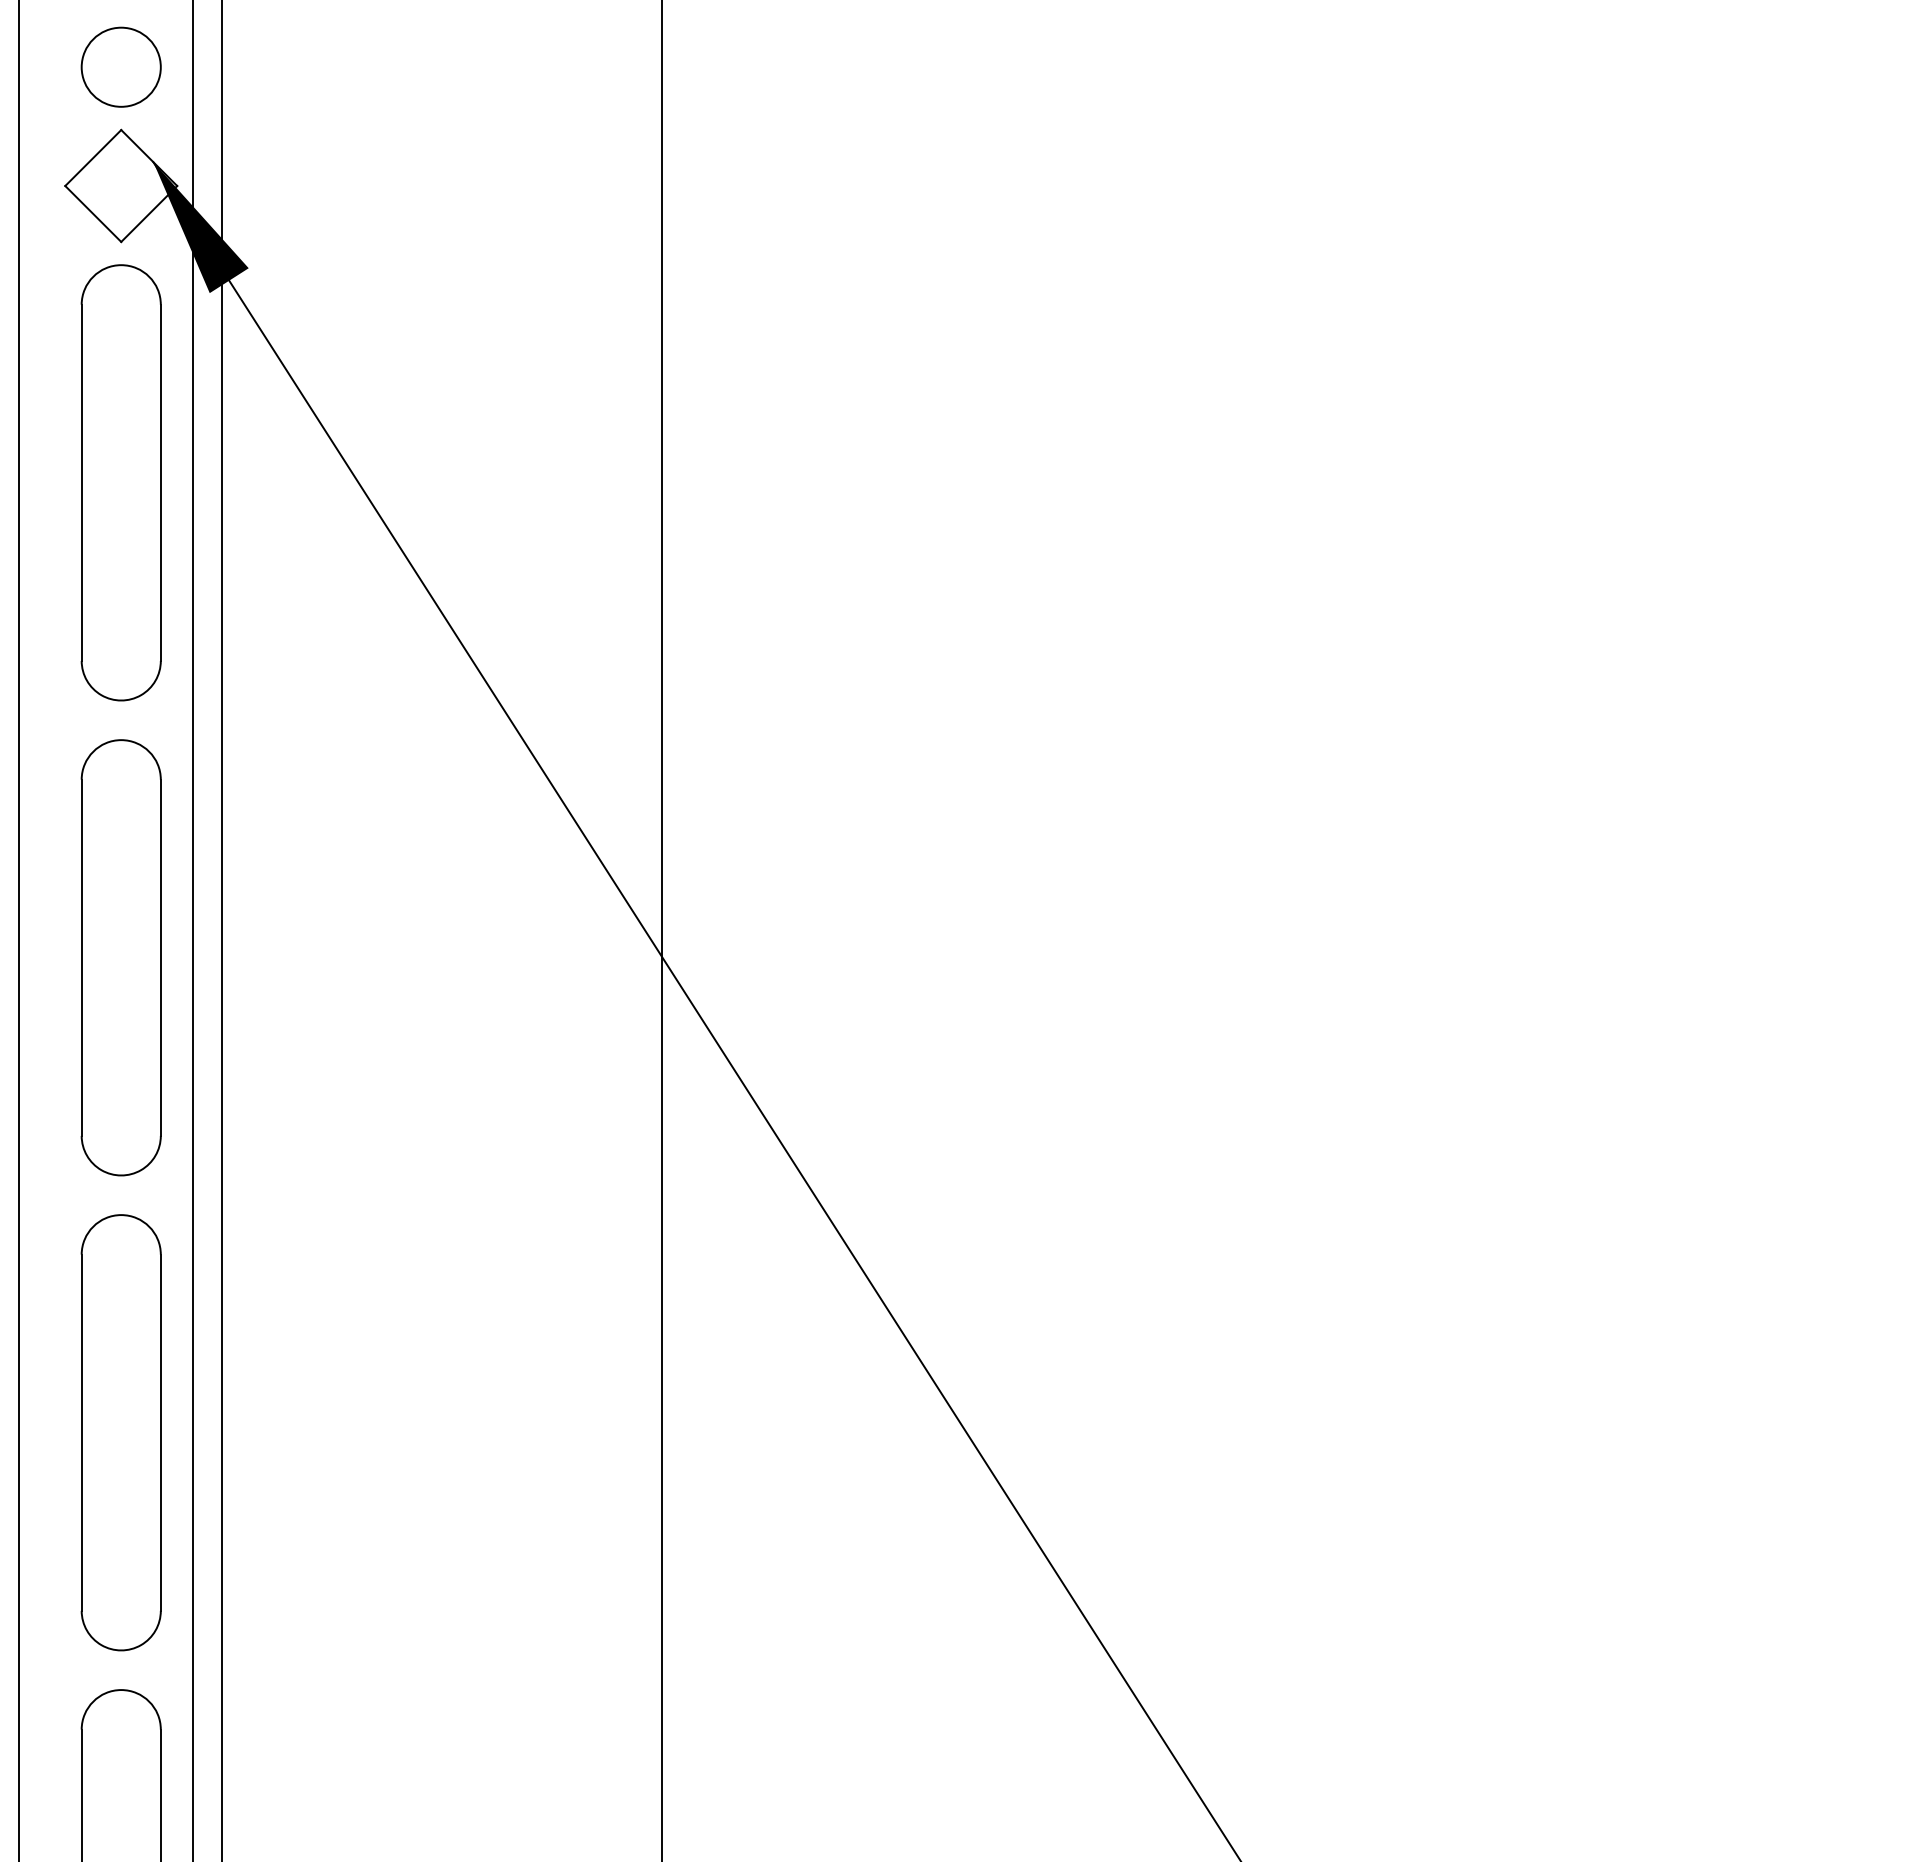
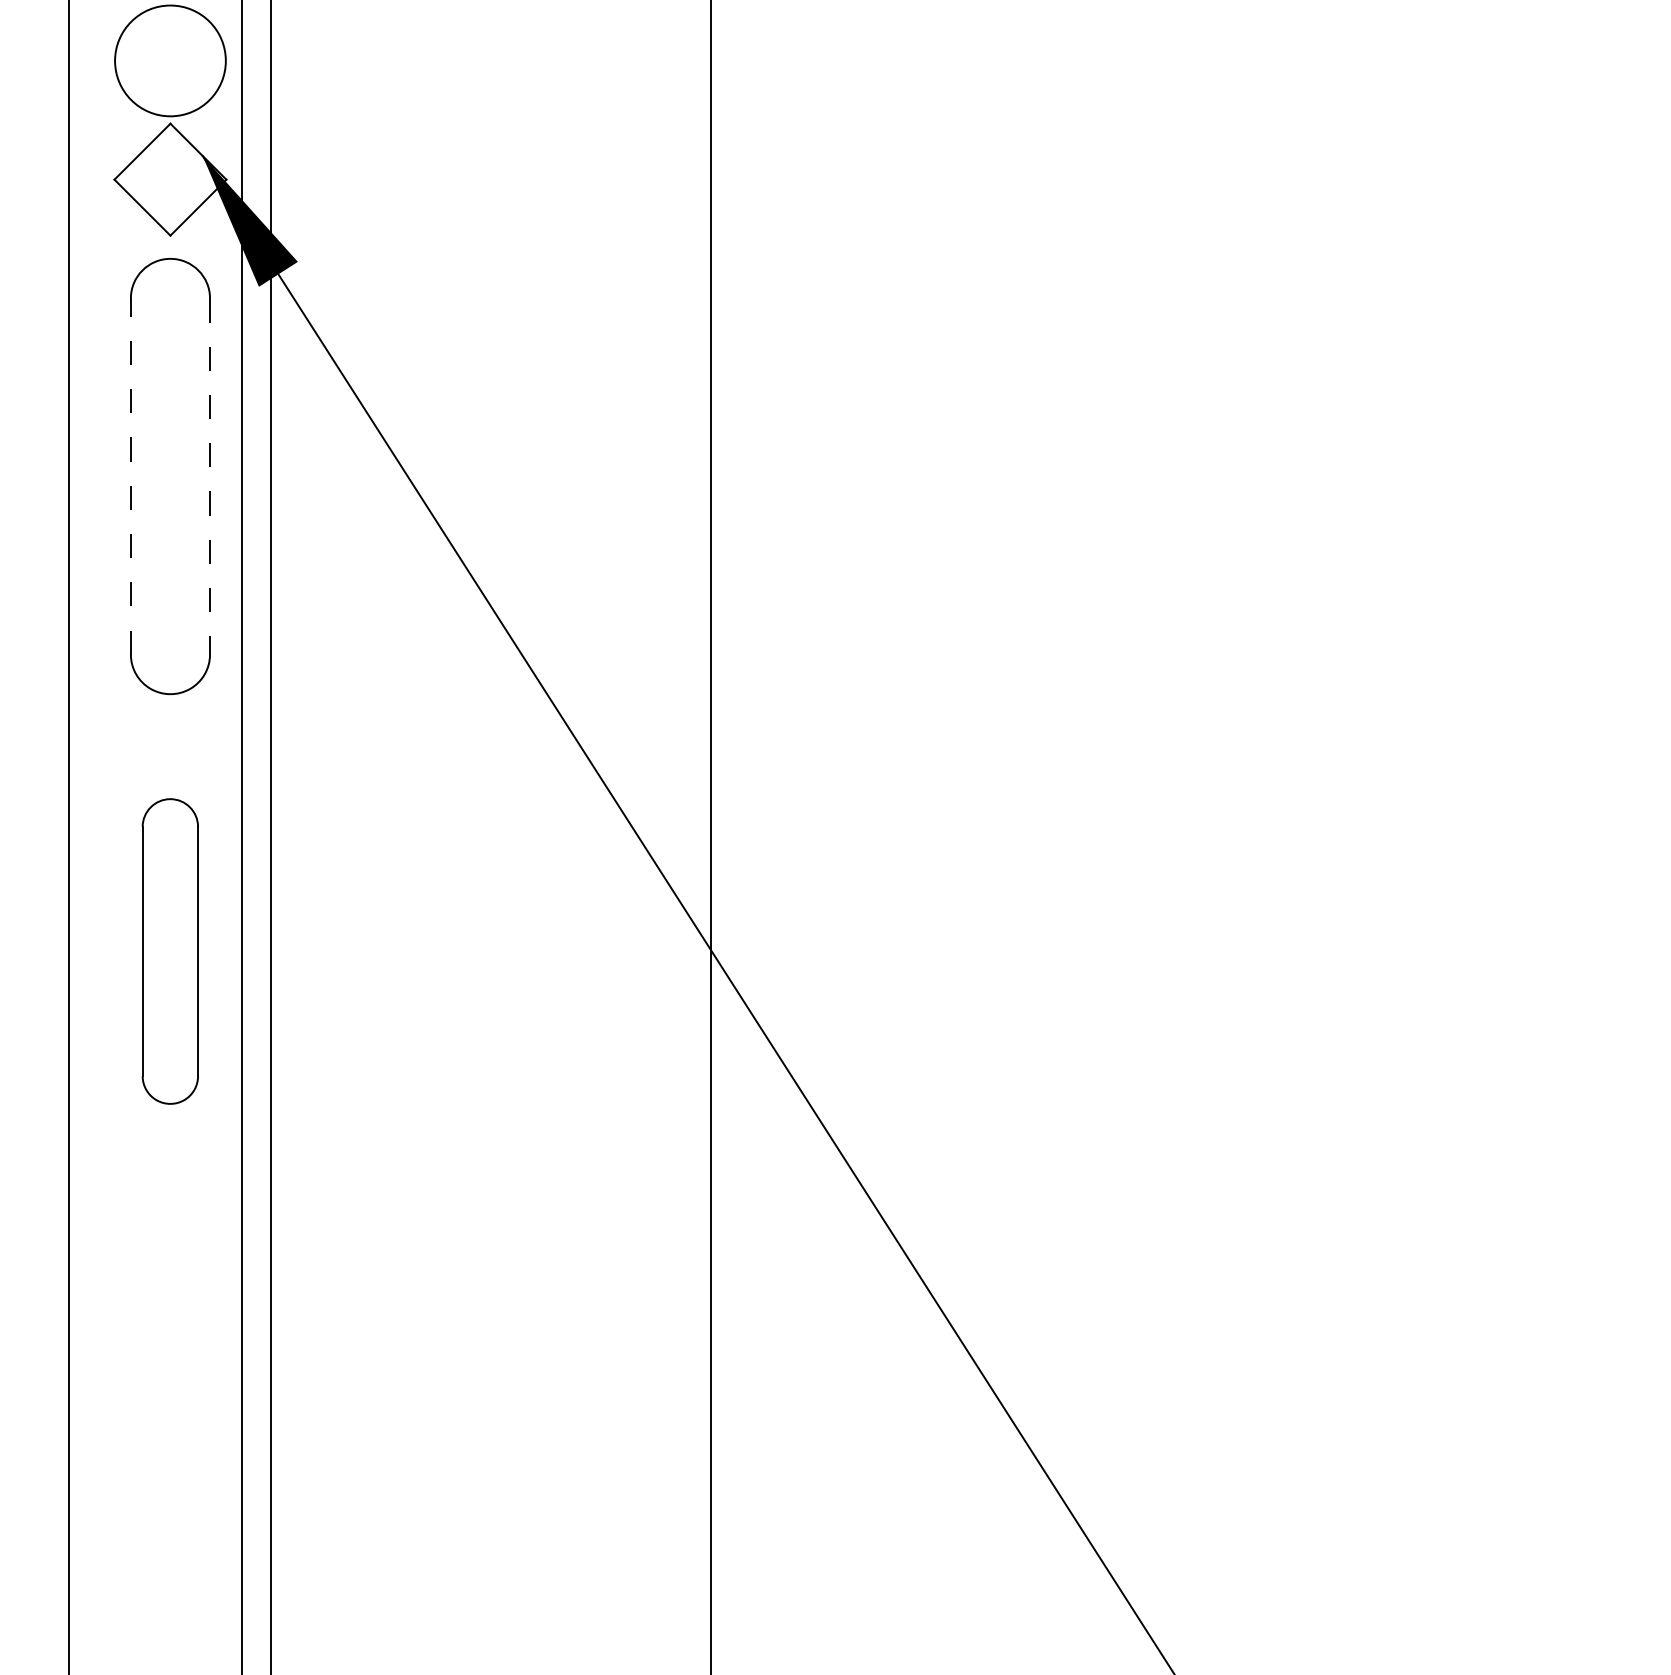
circle: (120, 66) -> (169, 60), size x1.4
line: (81, 482) -> (130, 476), solid -> dashed
line: (160, 483) -> (209, 477), solid -> dashed
part: (120, 957) -> (169, 951), size x0.7
part: (120, 1432) -> (169, 1426), removed

